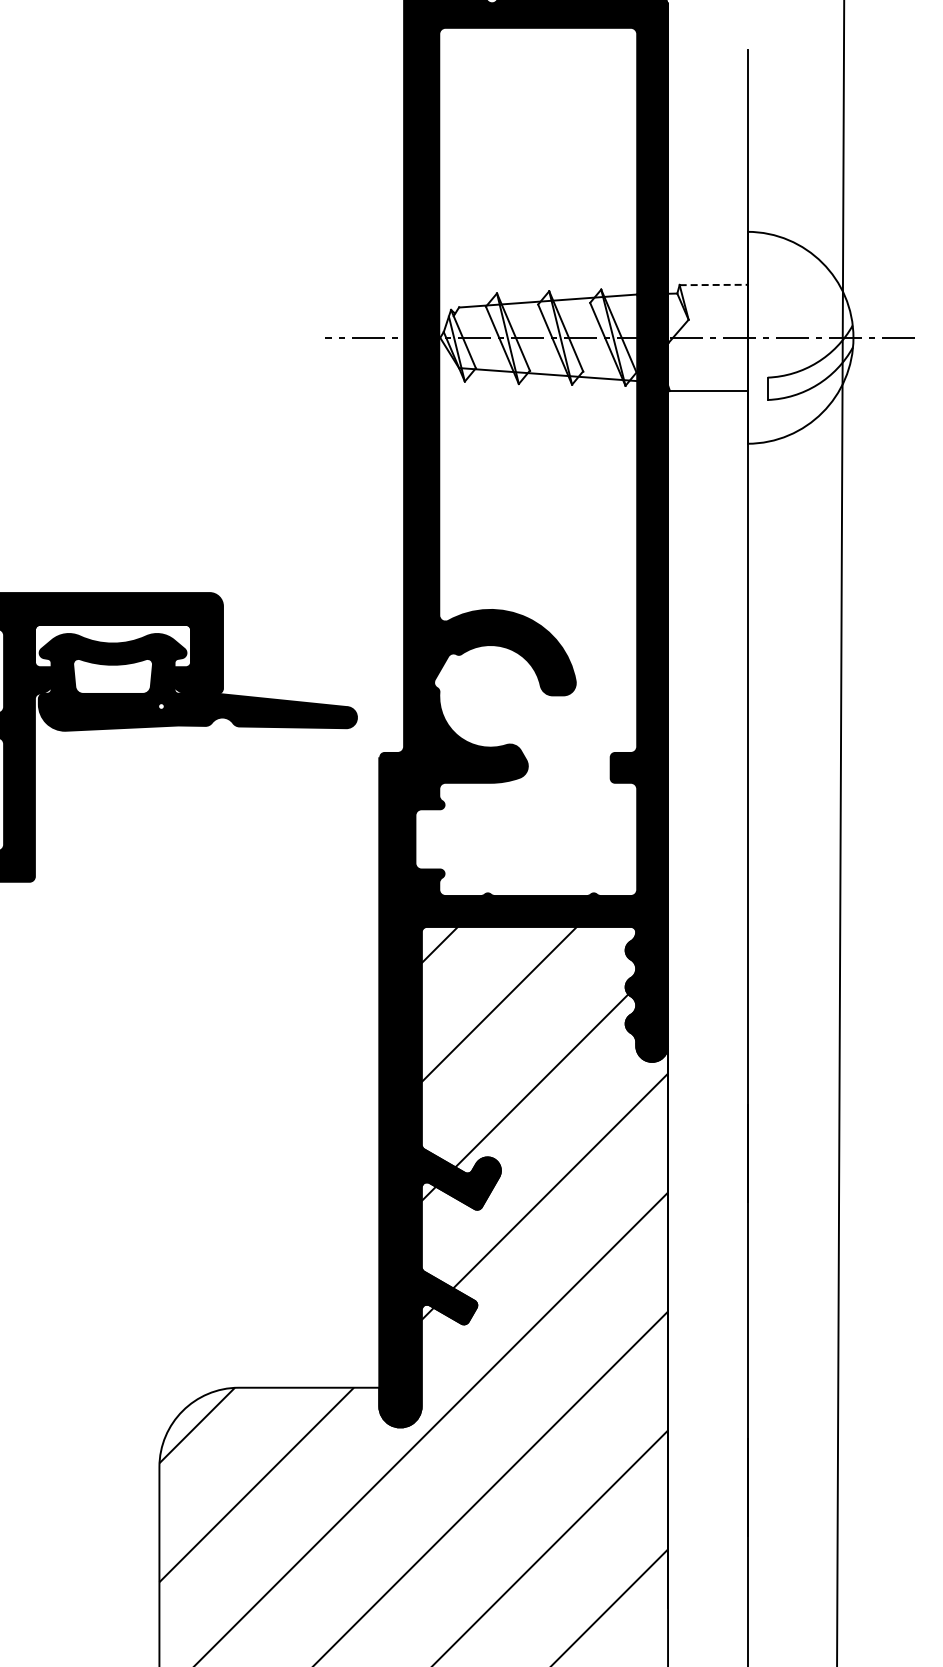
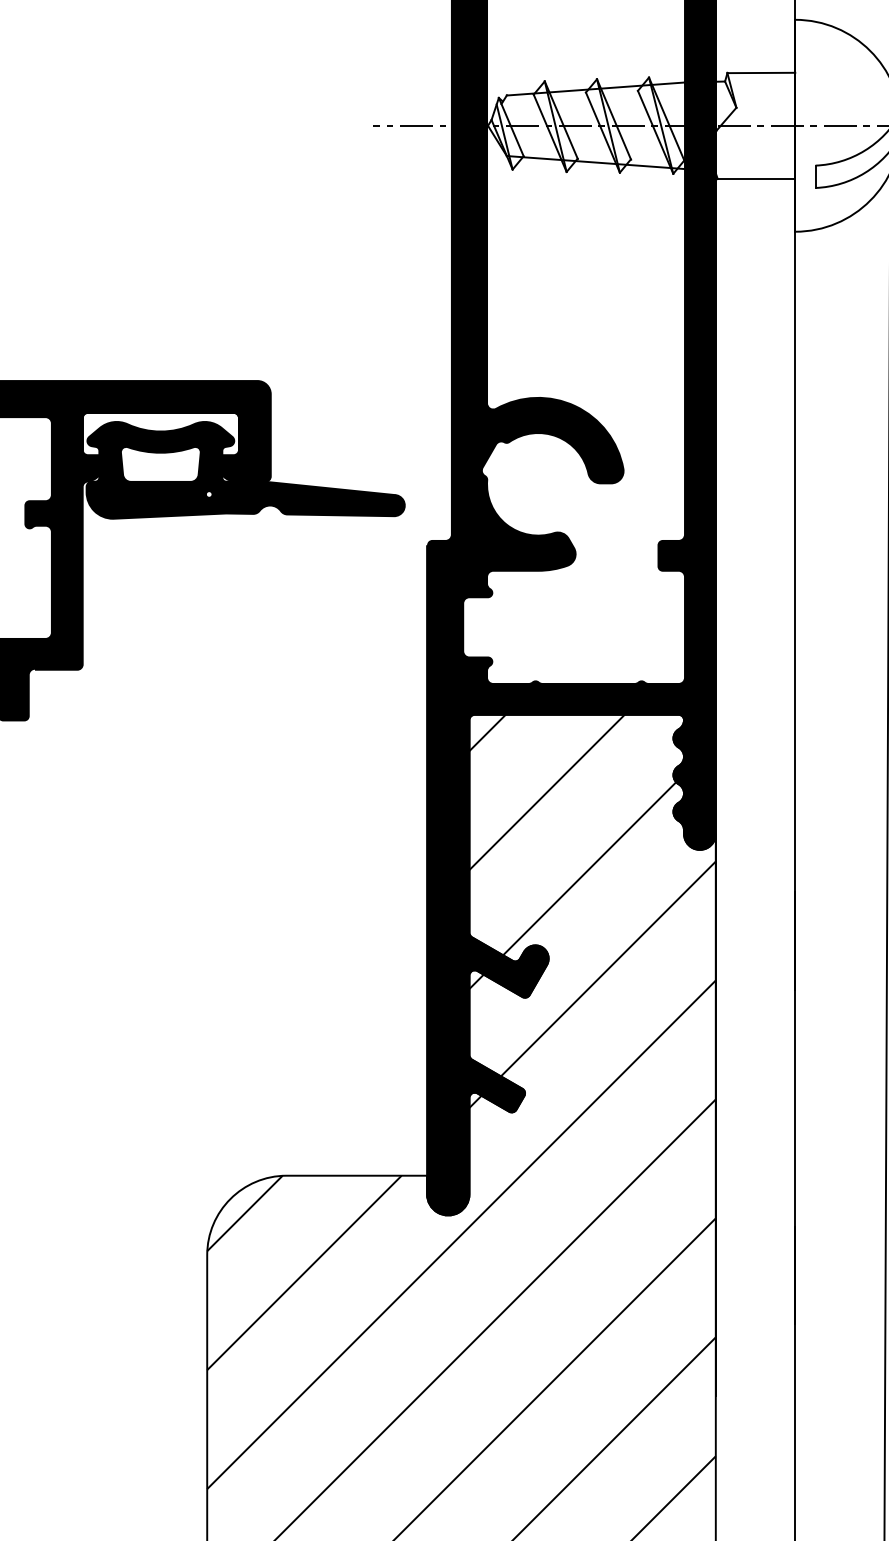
line: (713, 285) -> (761, 73), dashed -> solid

